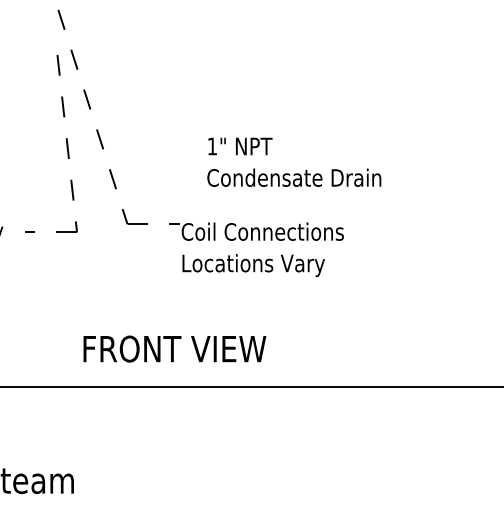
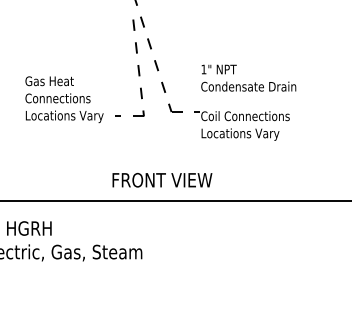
text: (293, 161) -> (248, 77), moved
text: (174, 349) -> (162, 180), moved

